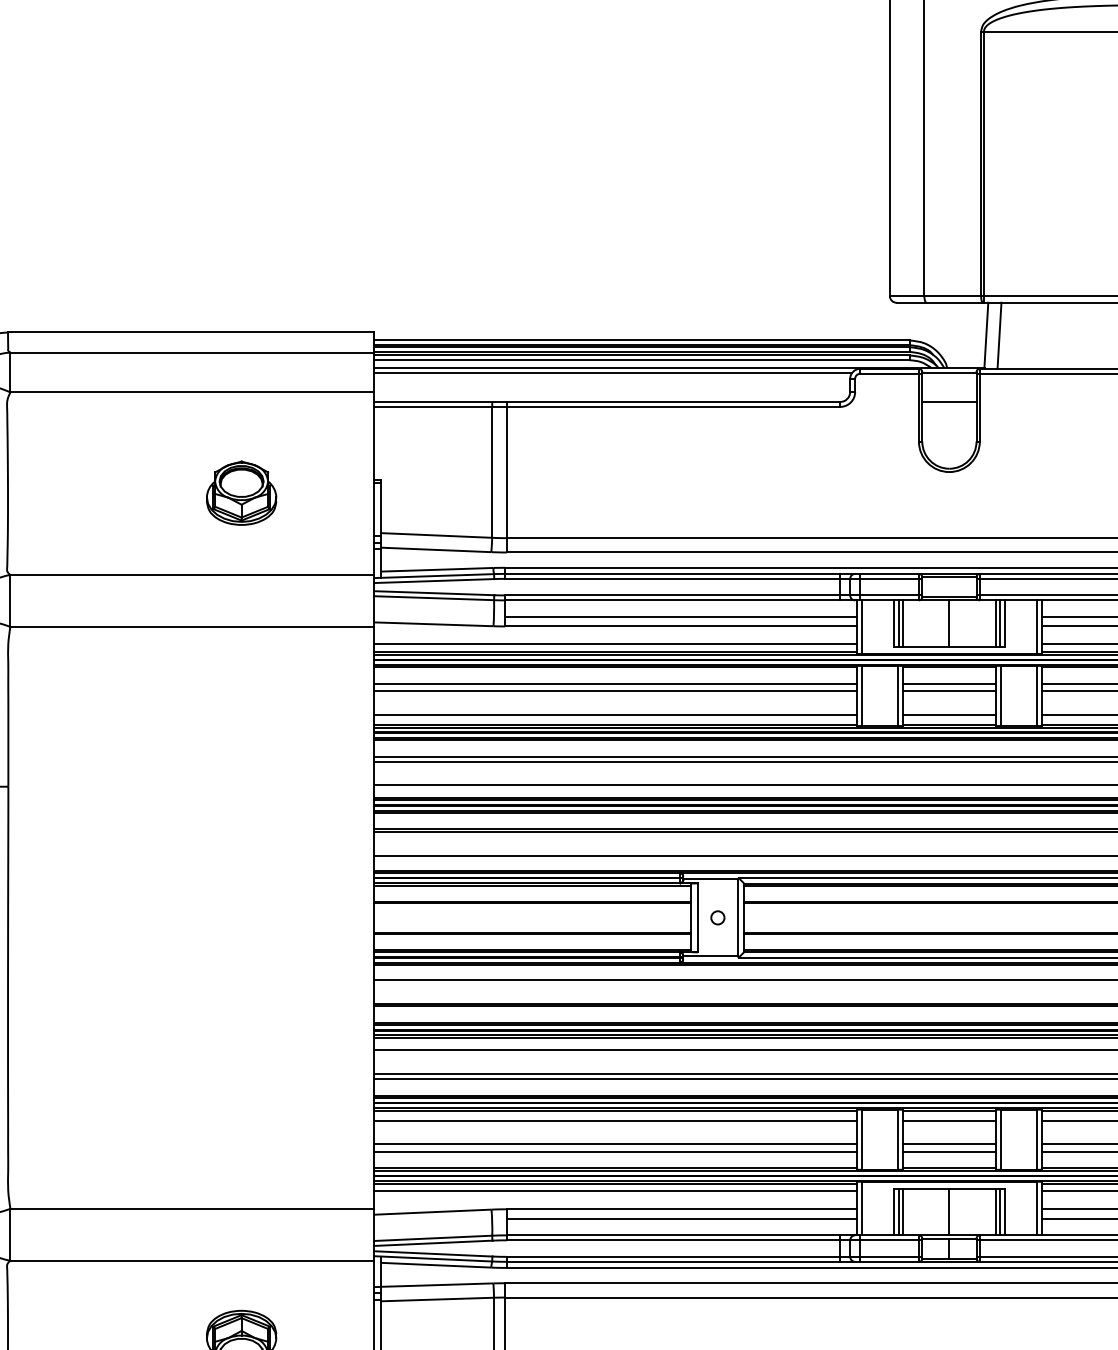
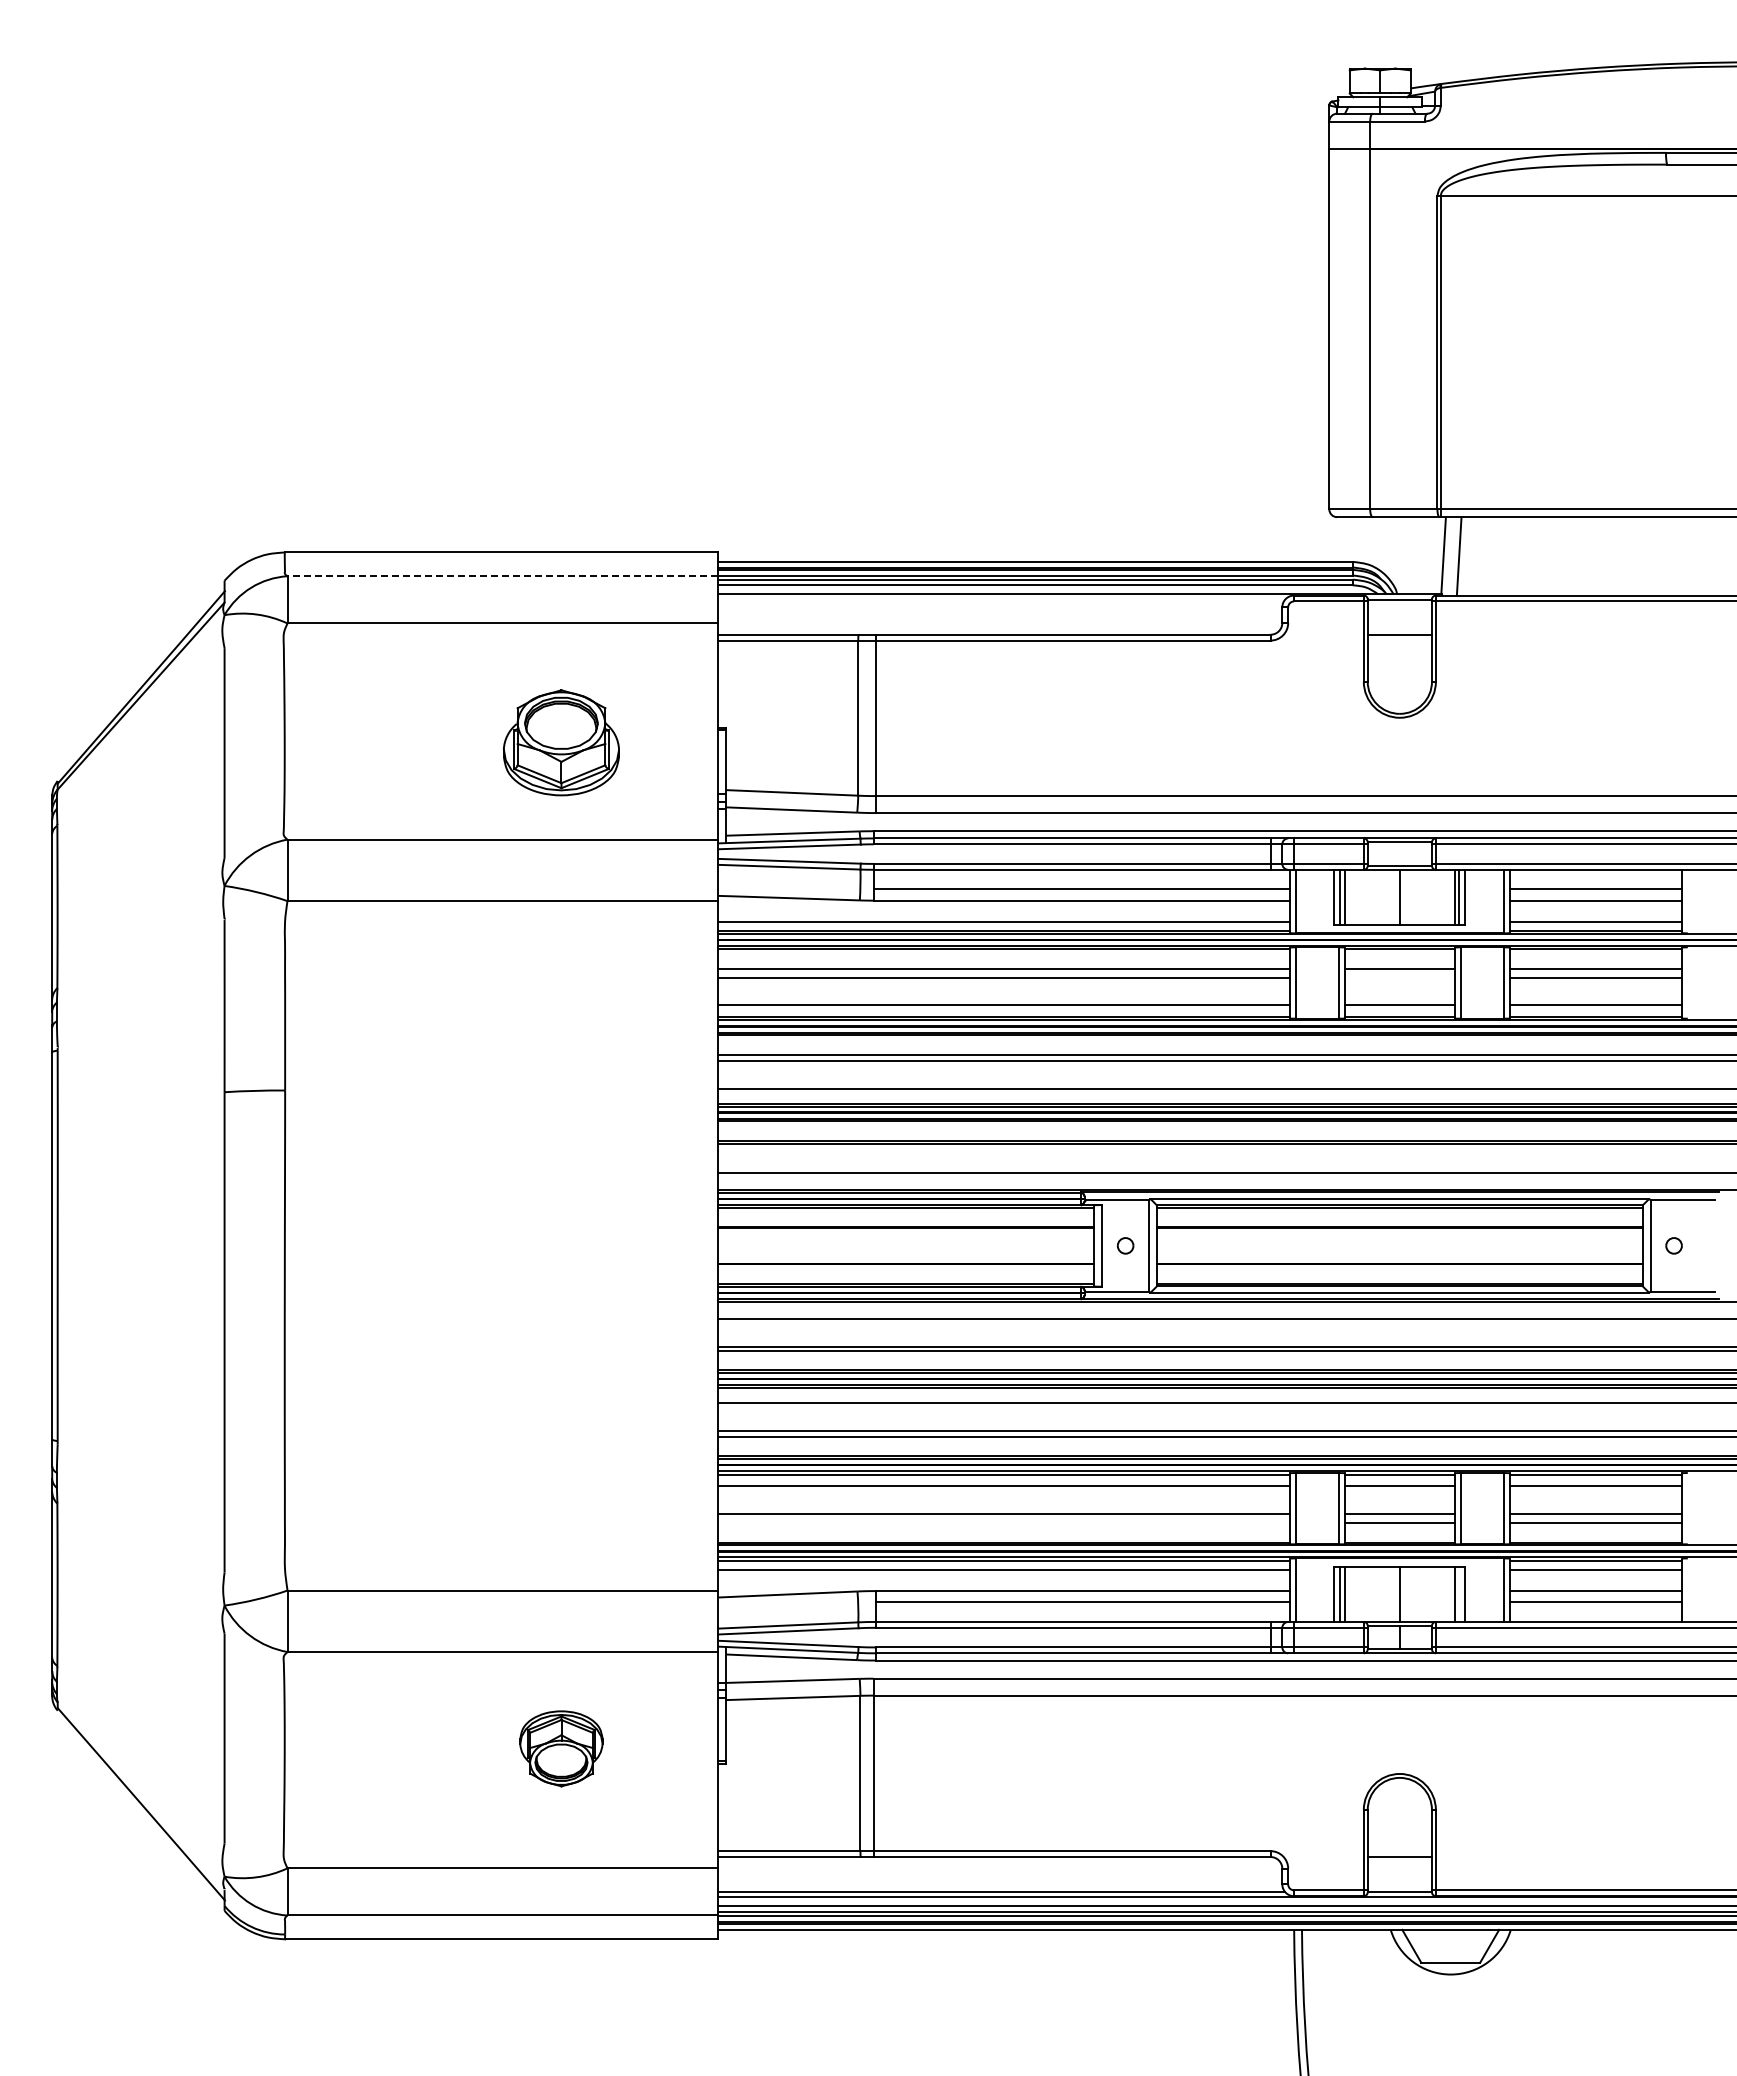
line: (191, 352) -> (502, 576), solid -> dashed
line: (613, 373) -> (1001, 600), removed
part: (241, 492) -> (561, 742), size x1.4
line: (949, 691) -> (1399, 977), removed
line: (615, 1152) -> (1004, 1523), removed
line: (999, 1212) -> (1459, 1594), removed

